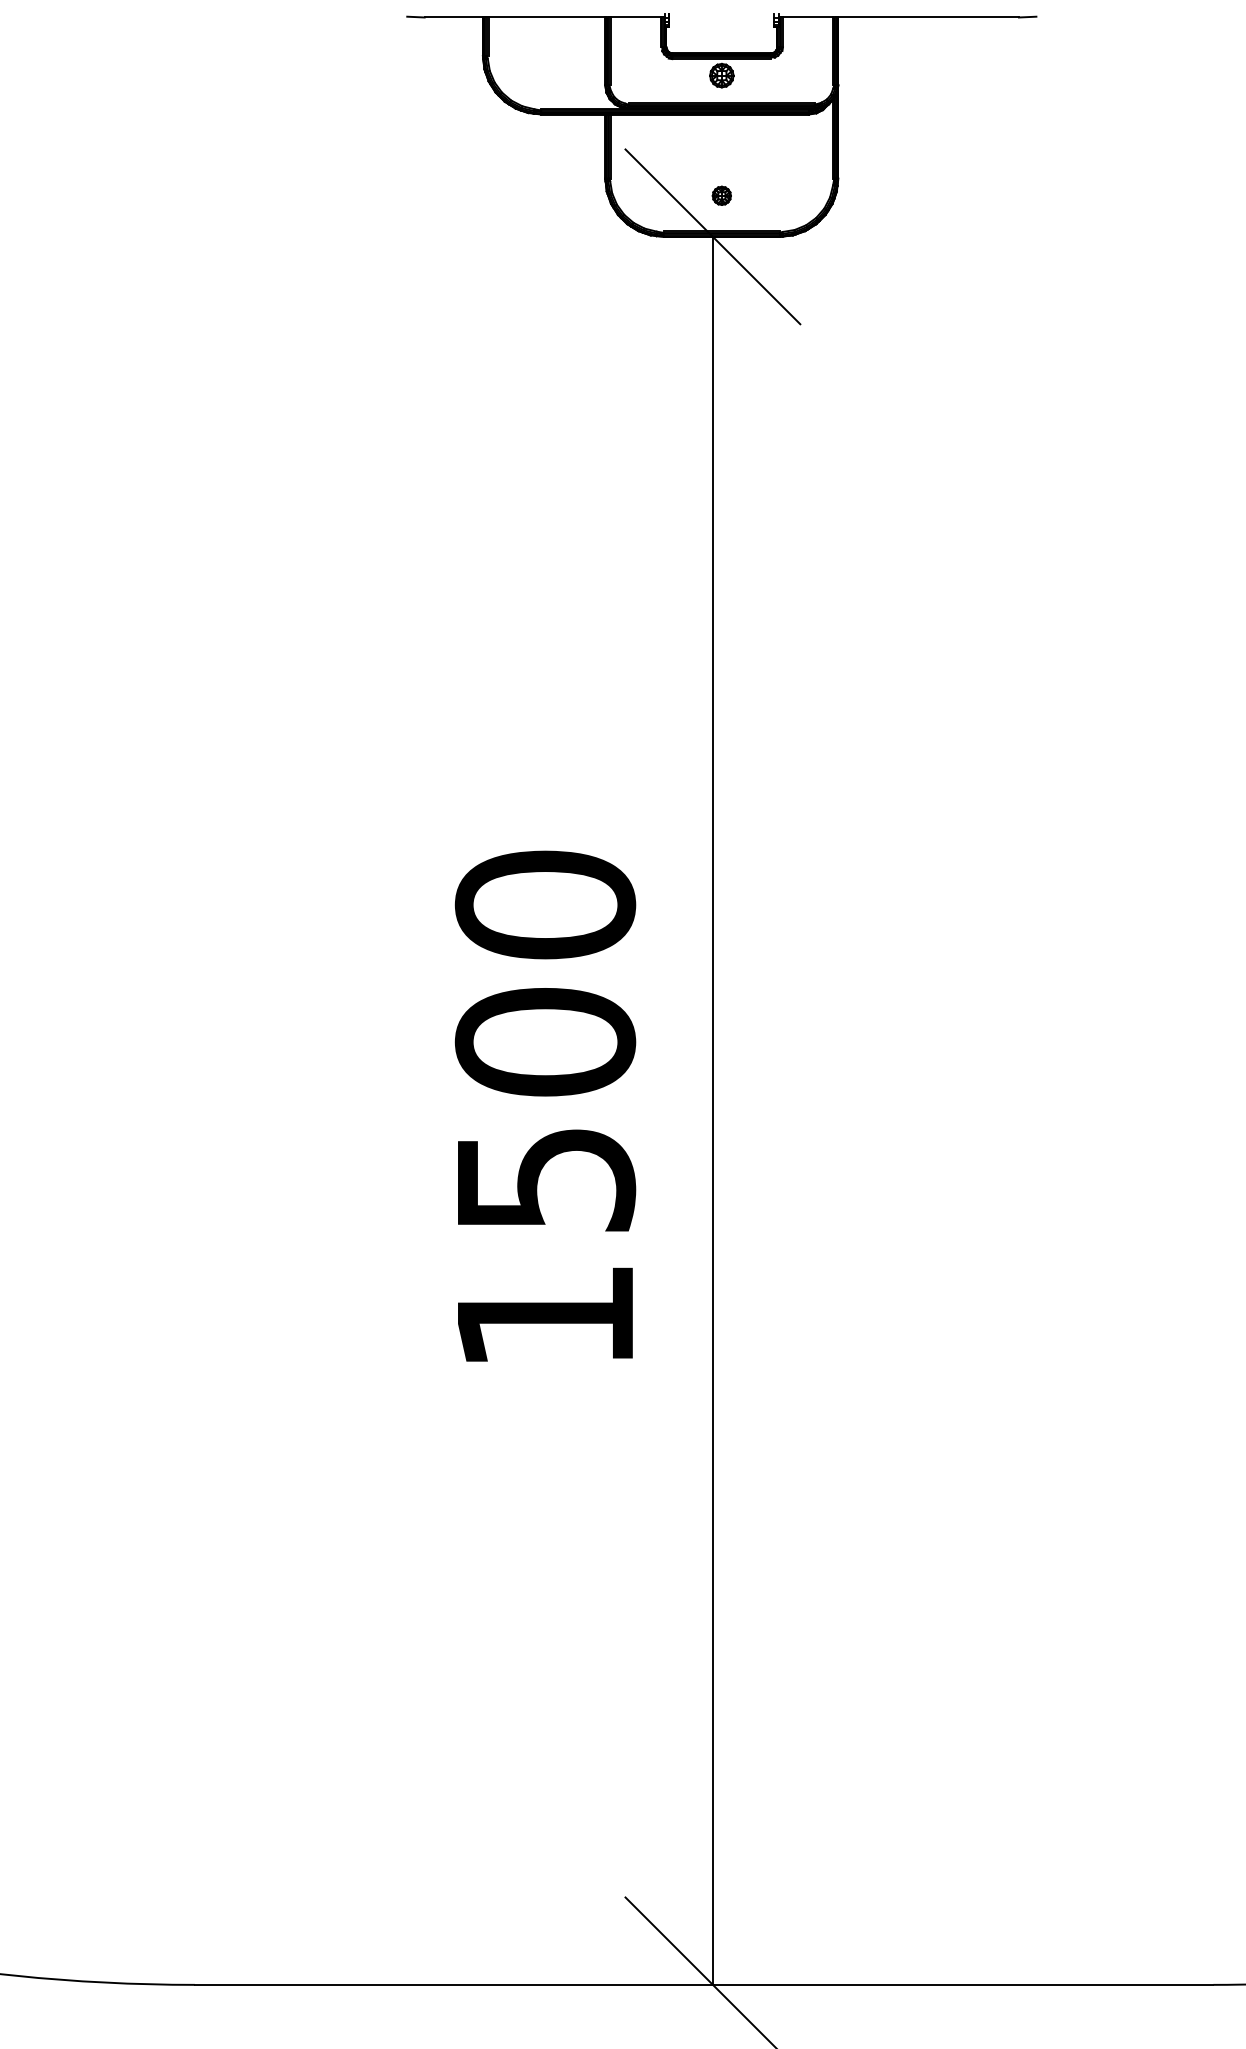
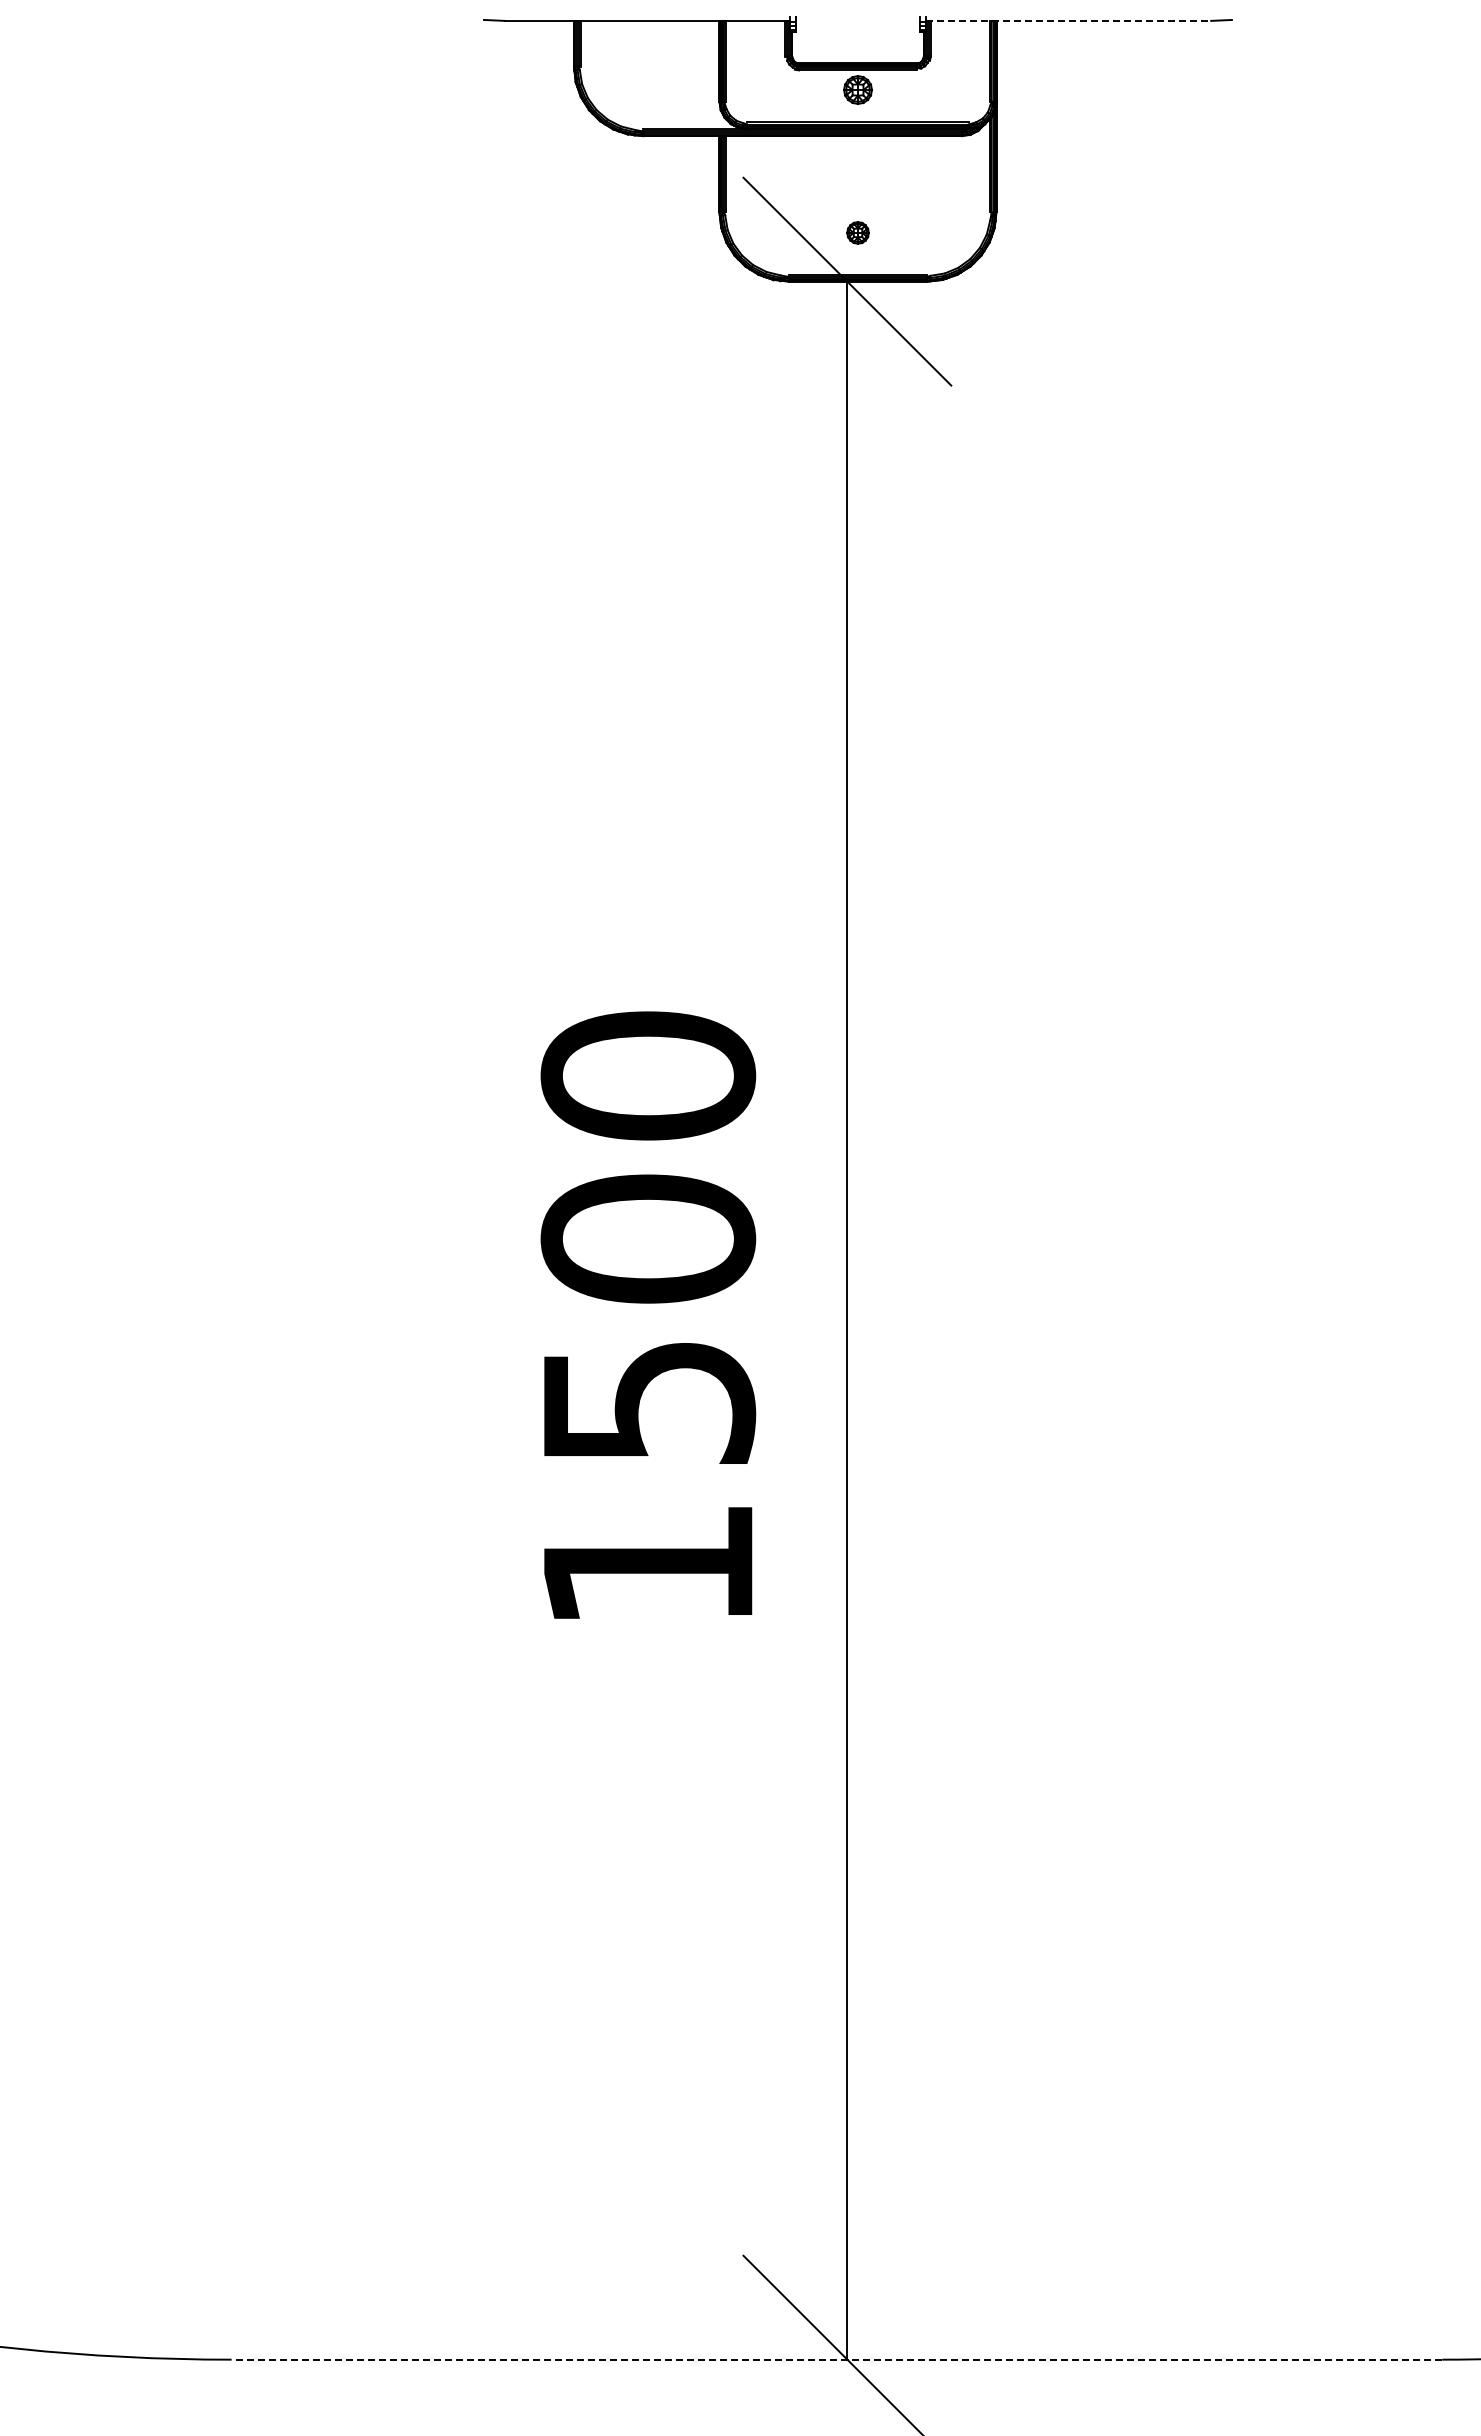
line: (898, 17) -> (1068, 20), solid -> dashed
line: (703, 1984) -> (836, 2359), solid -> dashed

